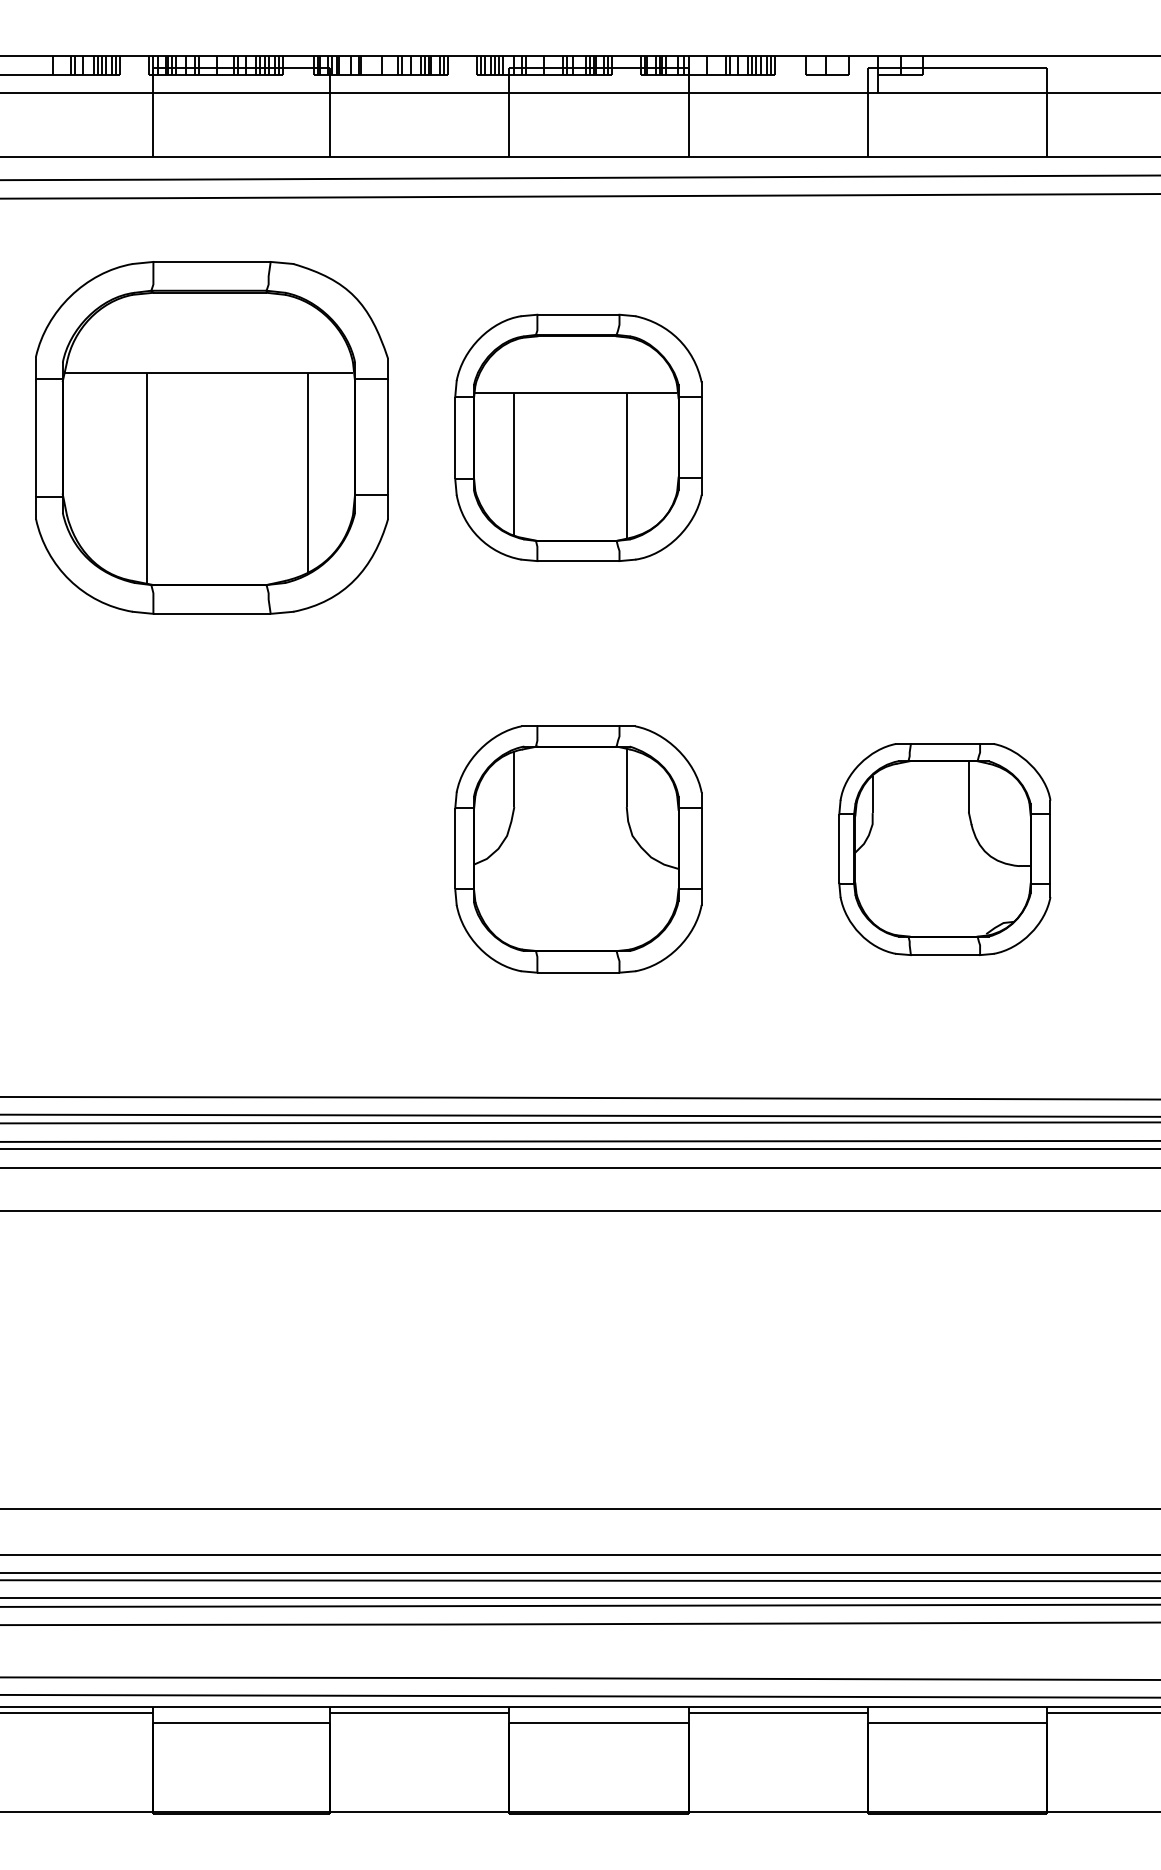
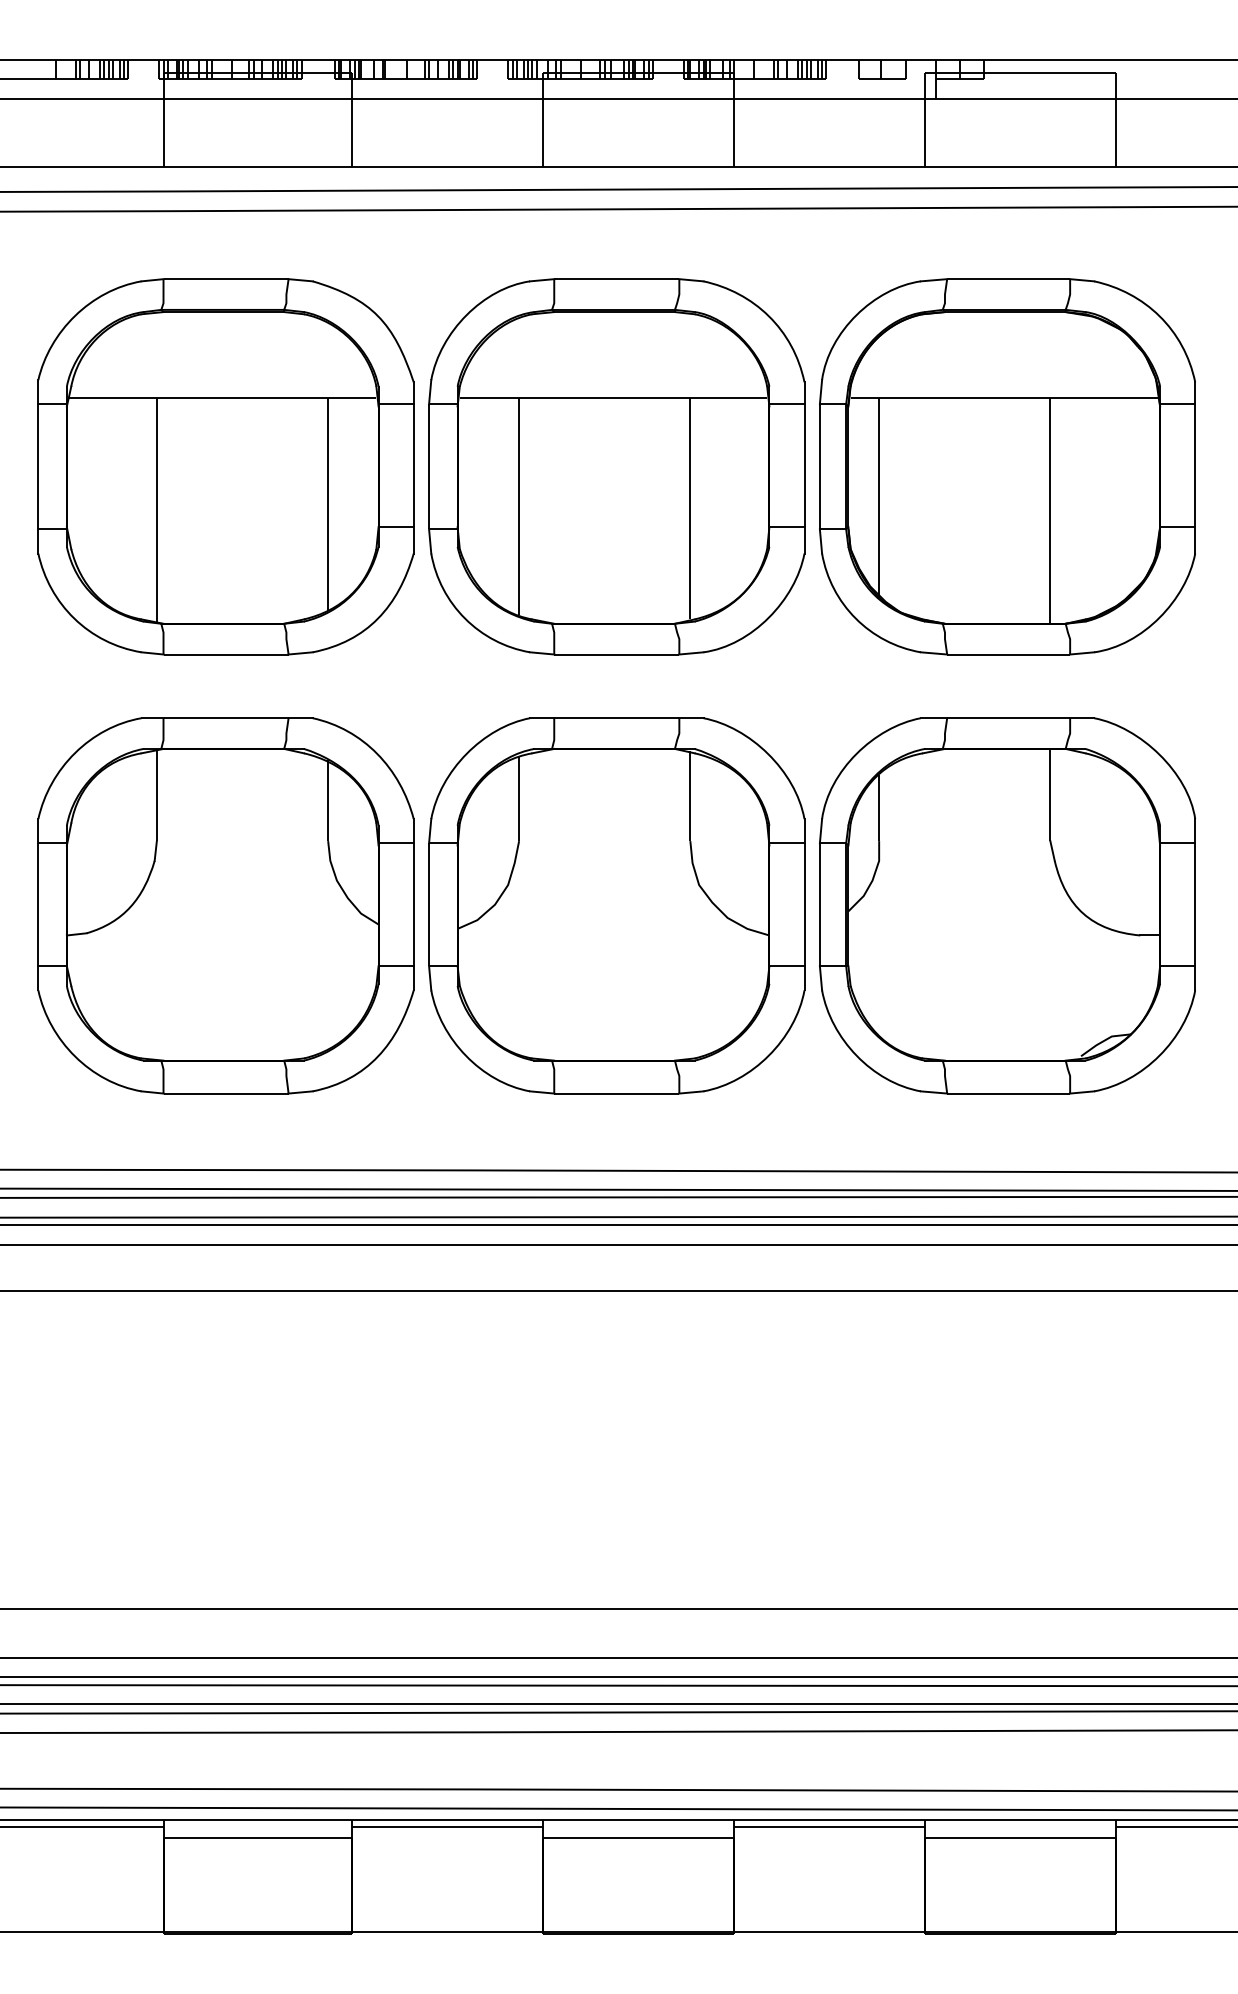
part: (578, 437) -> (616, 466), size x1.43
part: (944, 437) -> (1007, 466), added
part: (211, 849) -> (225, 905), added
part: (578, 849) -> (616, 905), size x1.43
part: (944, 849) -> (1007, 905), size x1.67

